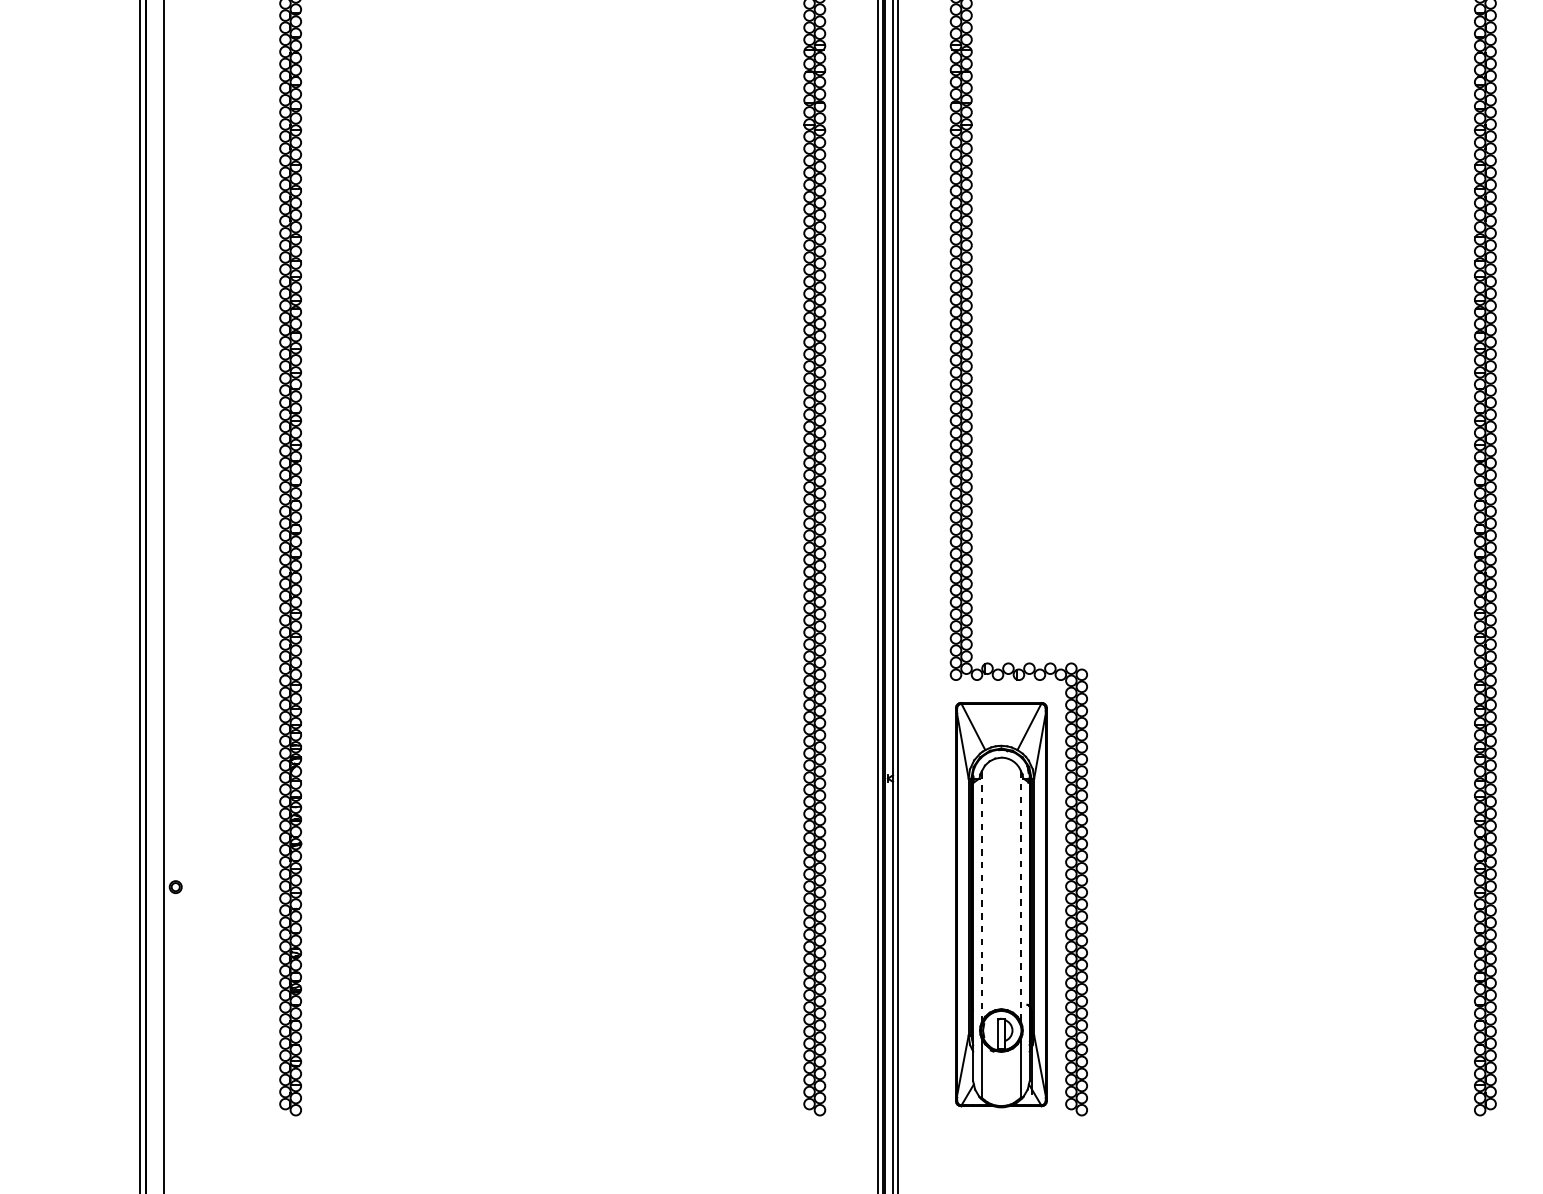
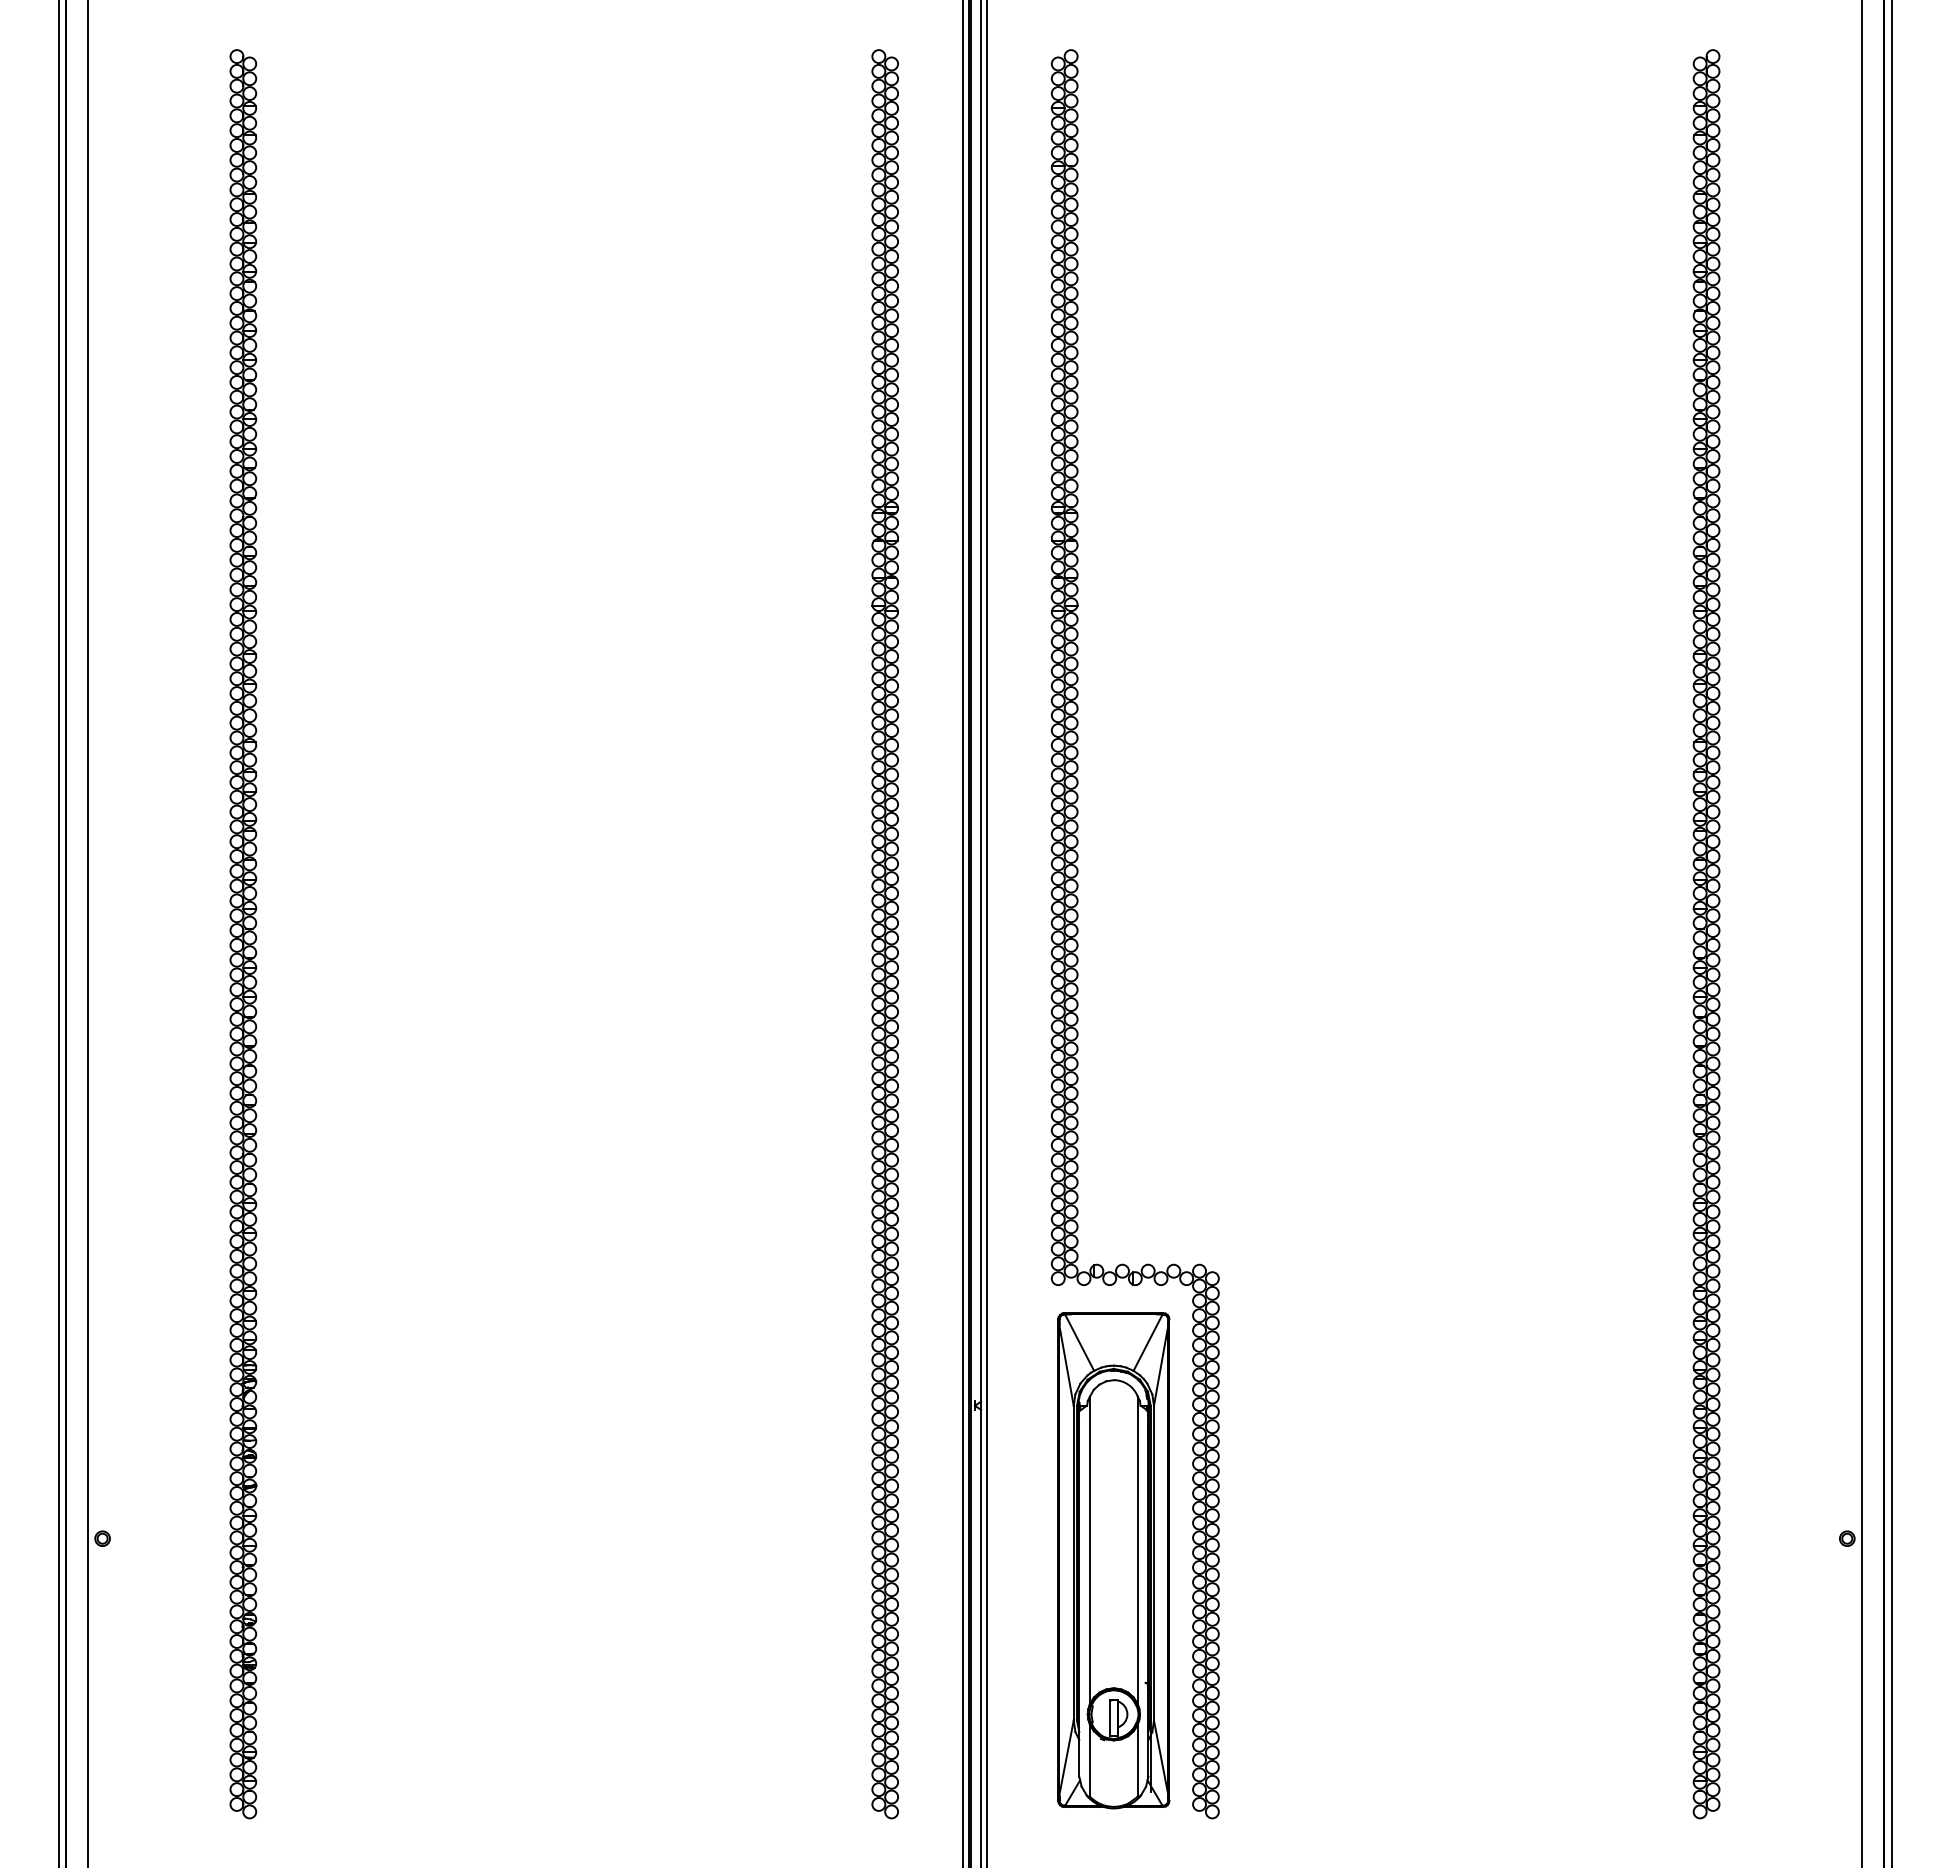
line: (981, 896) -> (1089, 1550), dashed -> solid
line: (1020, 896) -> (1137, 1550), dashed -> solid

